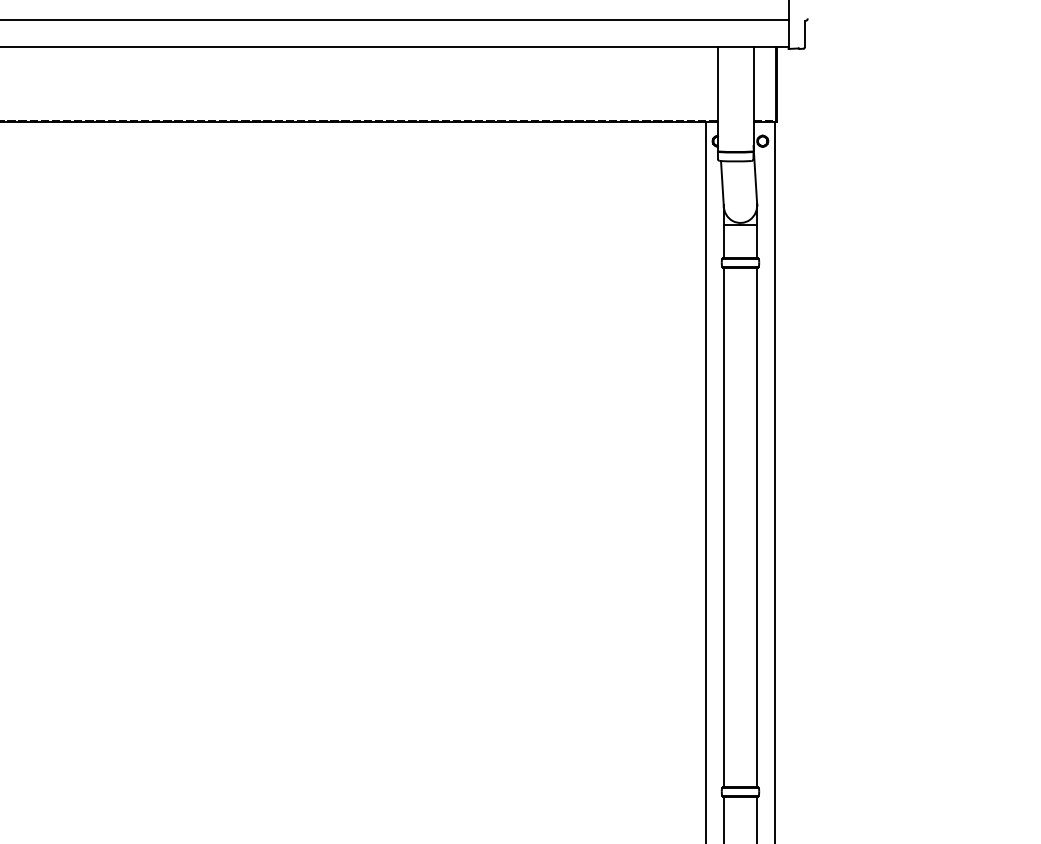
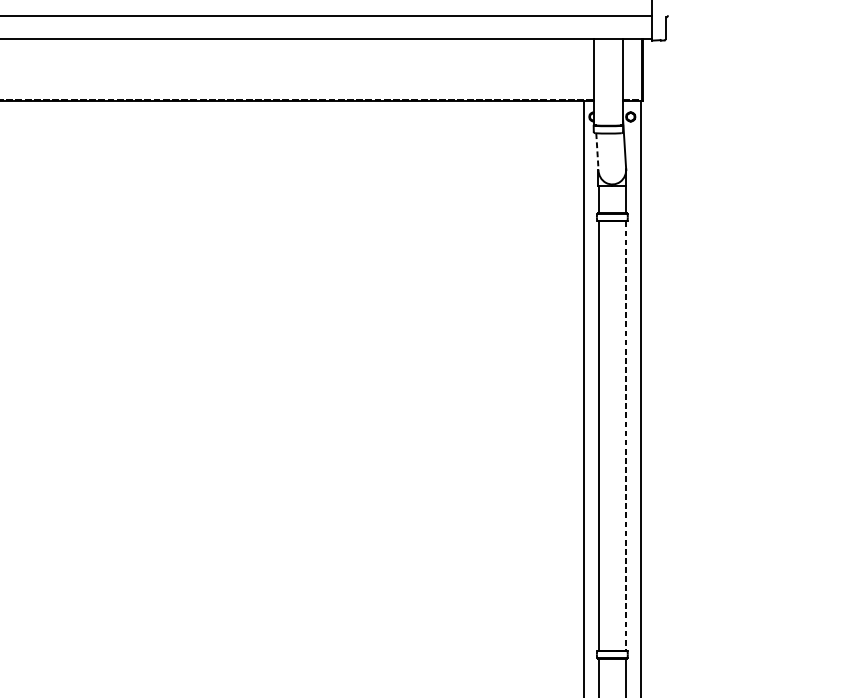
line: (722, 183) -> (597, 151), solid -> dashed
line: (757, 527) -> (626, 436), solid -> dashed

